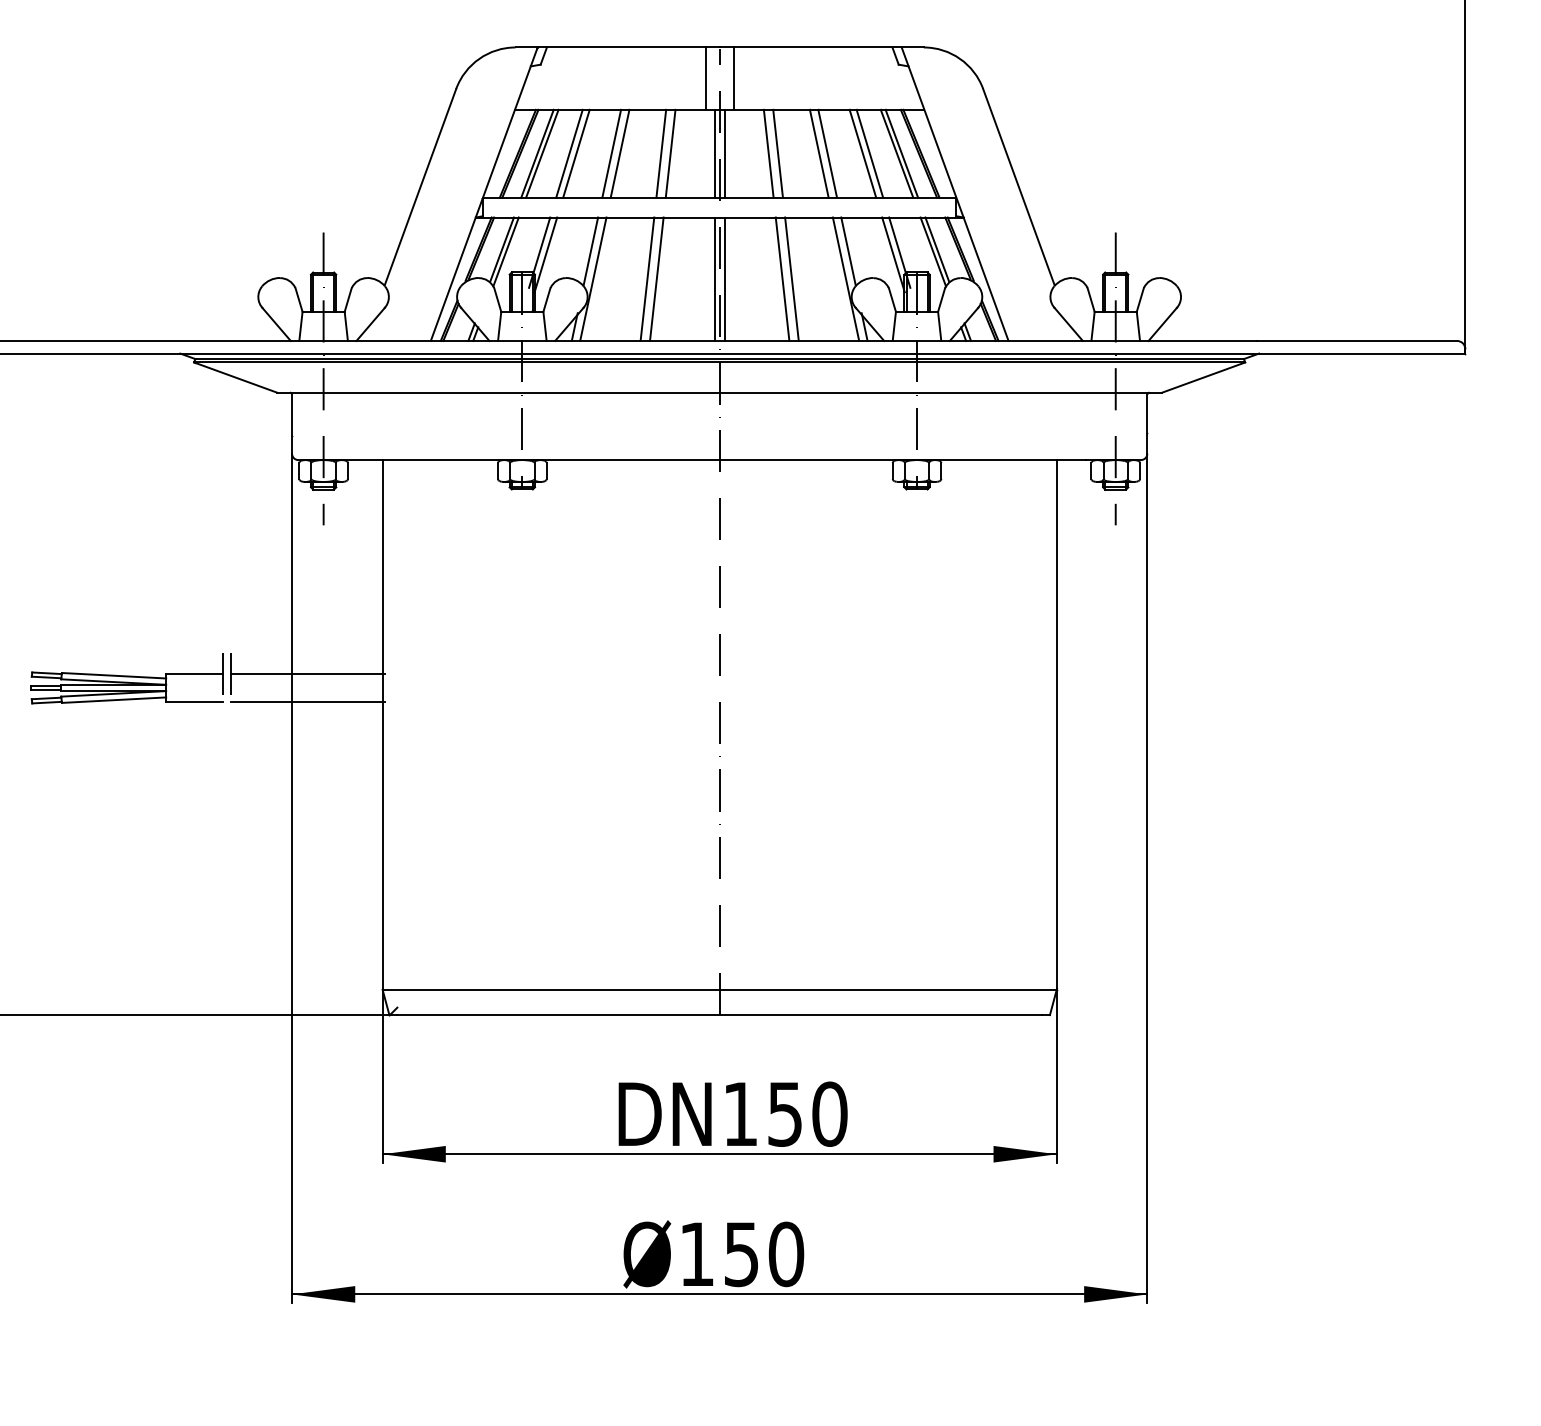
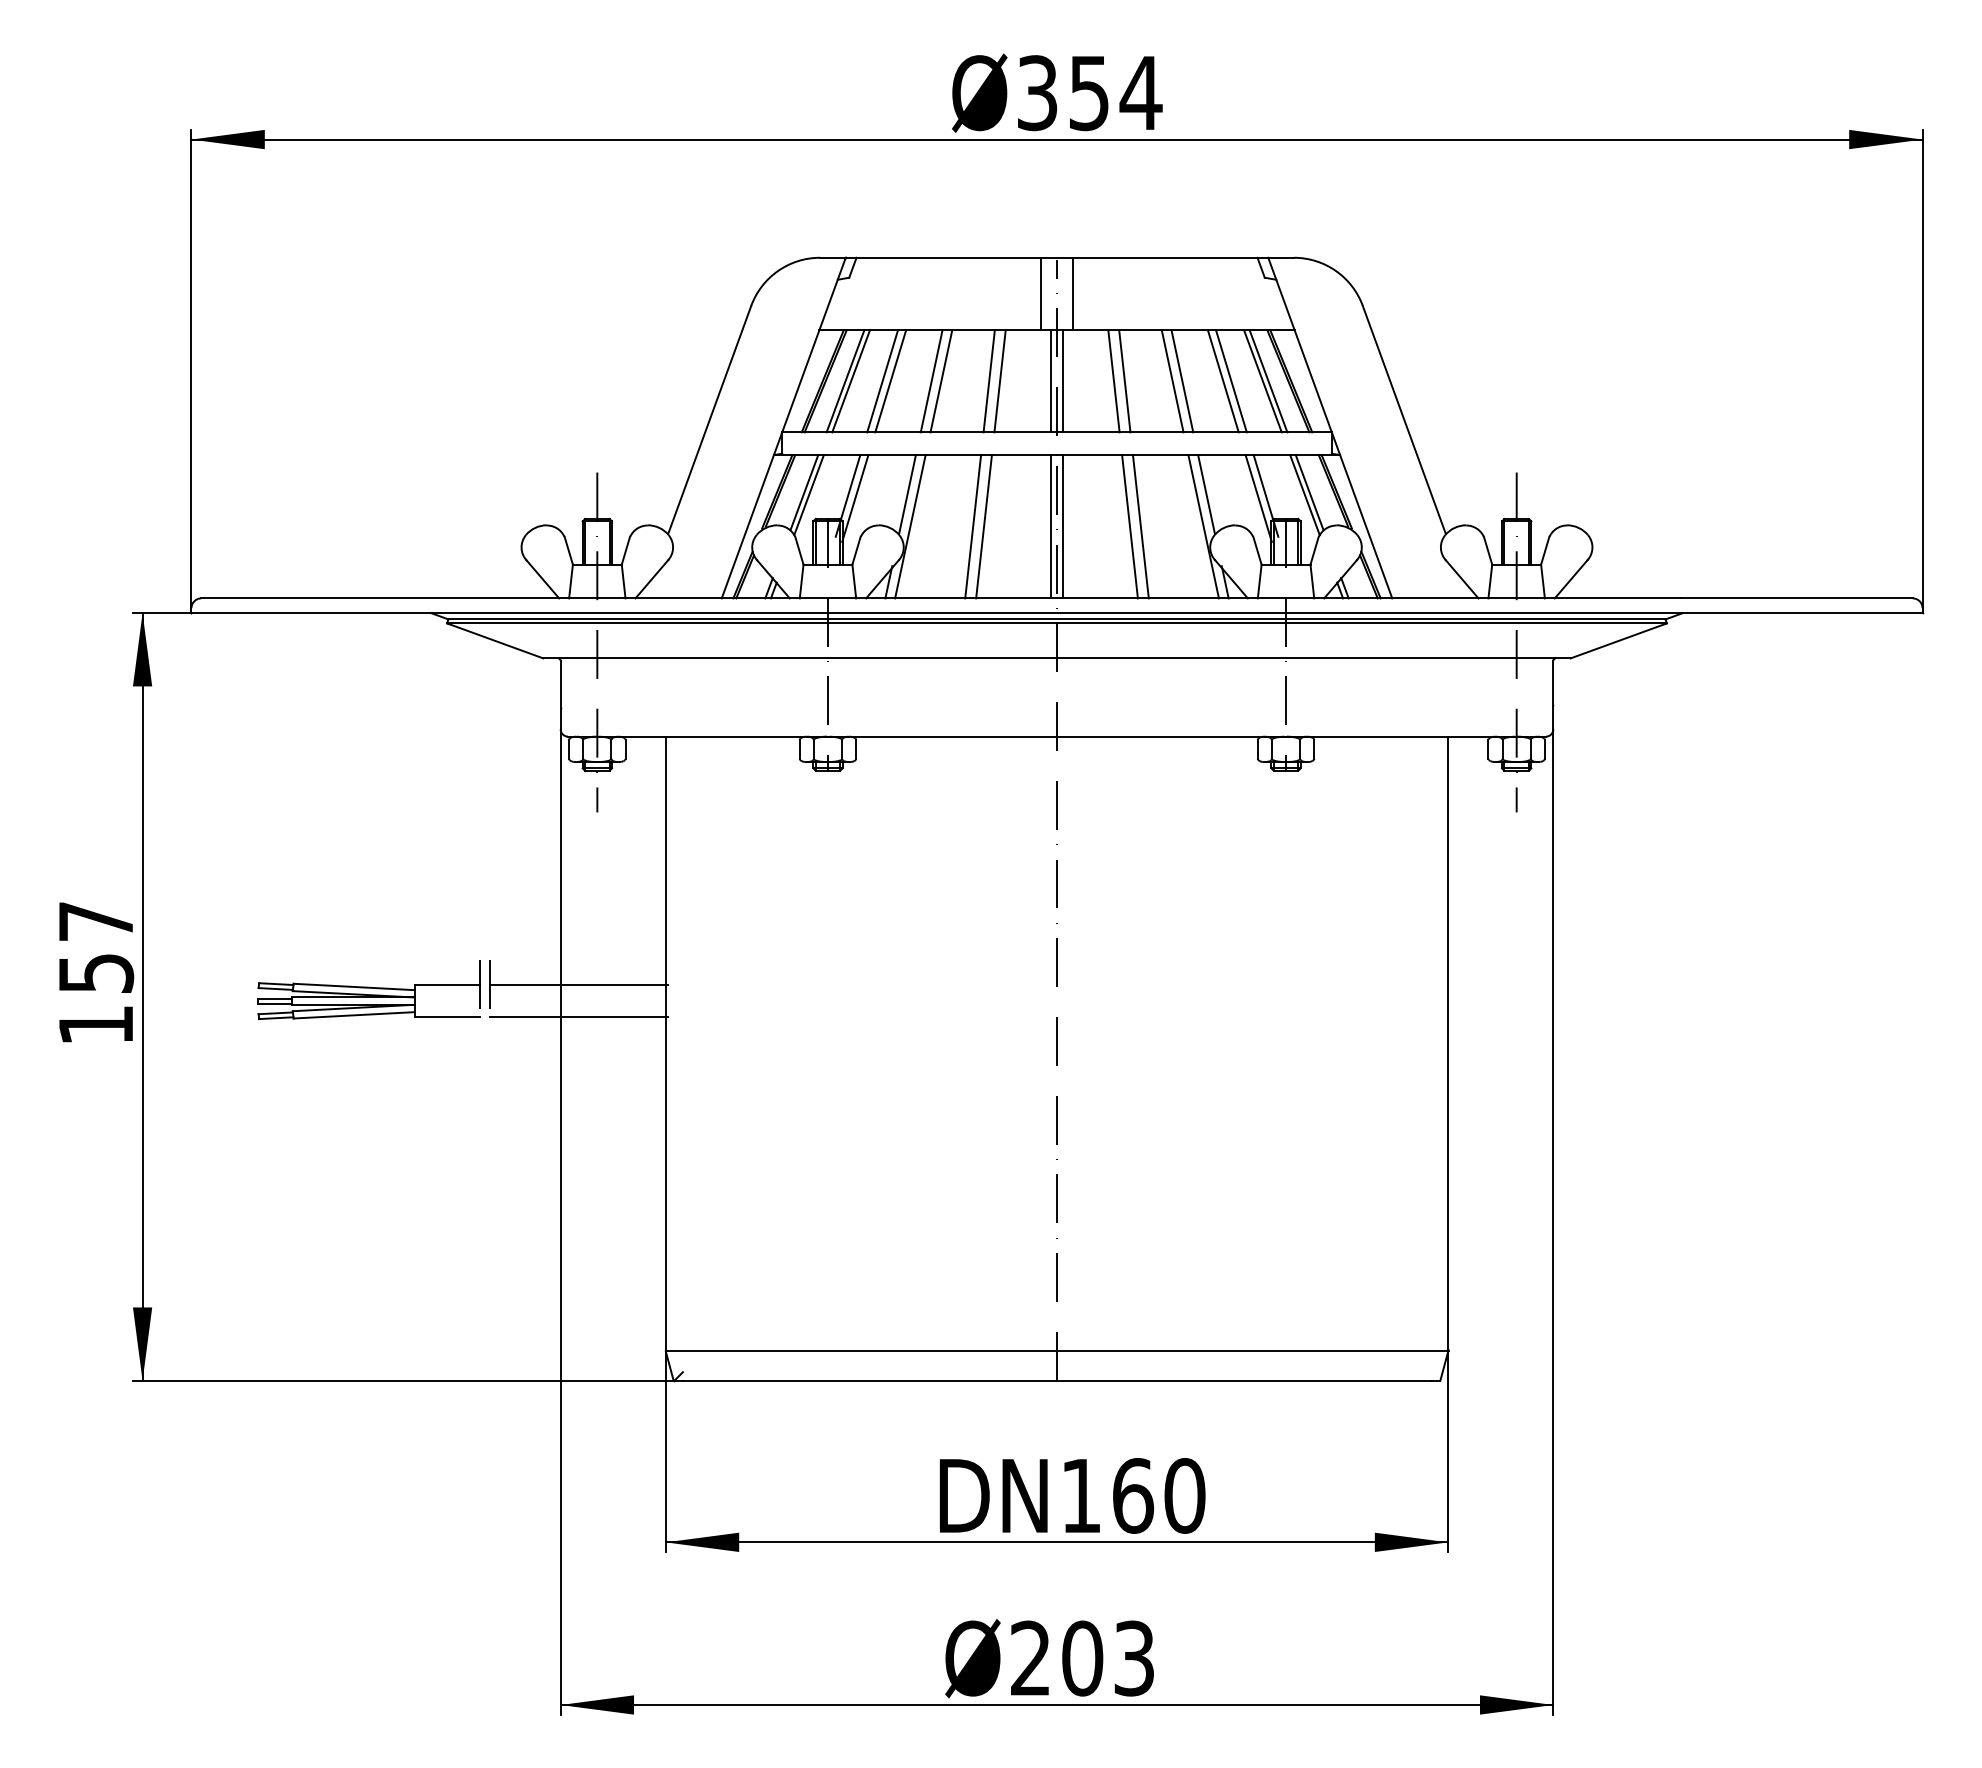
text: (785, 1113) -> (1133, 1495), 150 -> 160
text: (742, 1254) -> (1083, 1658), 150 -> 203

